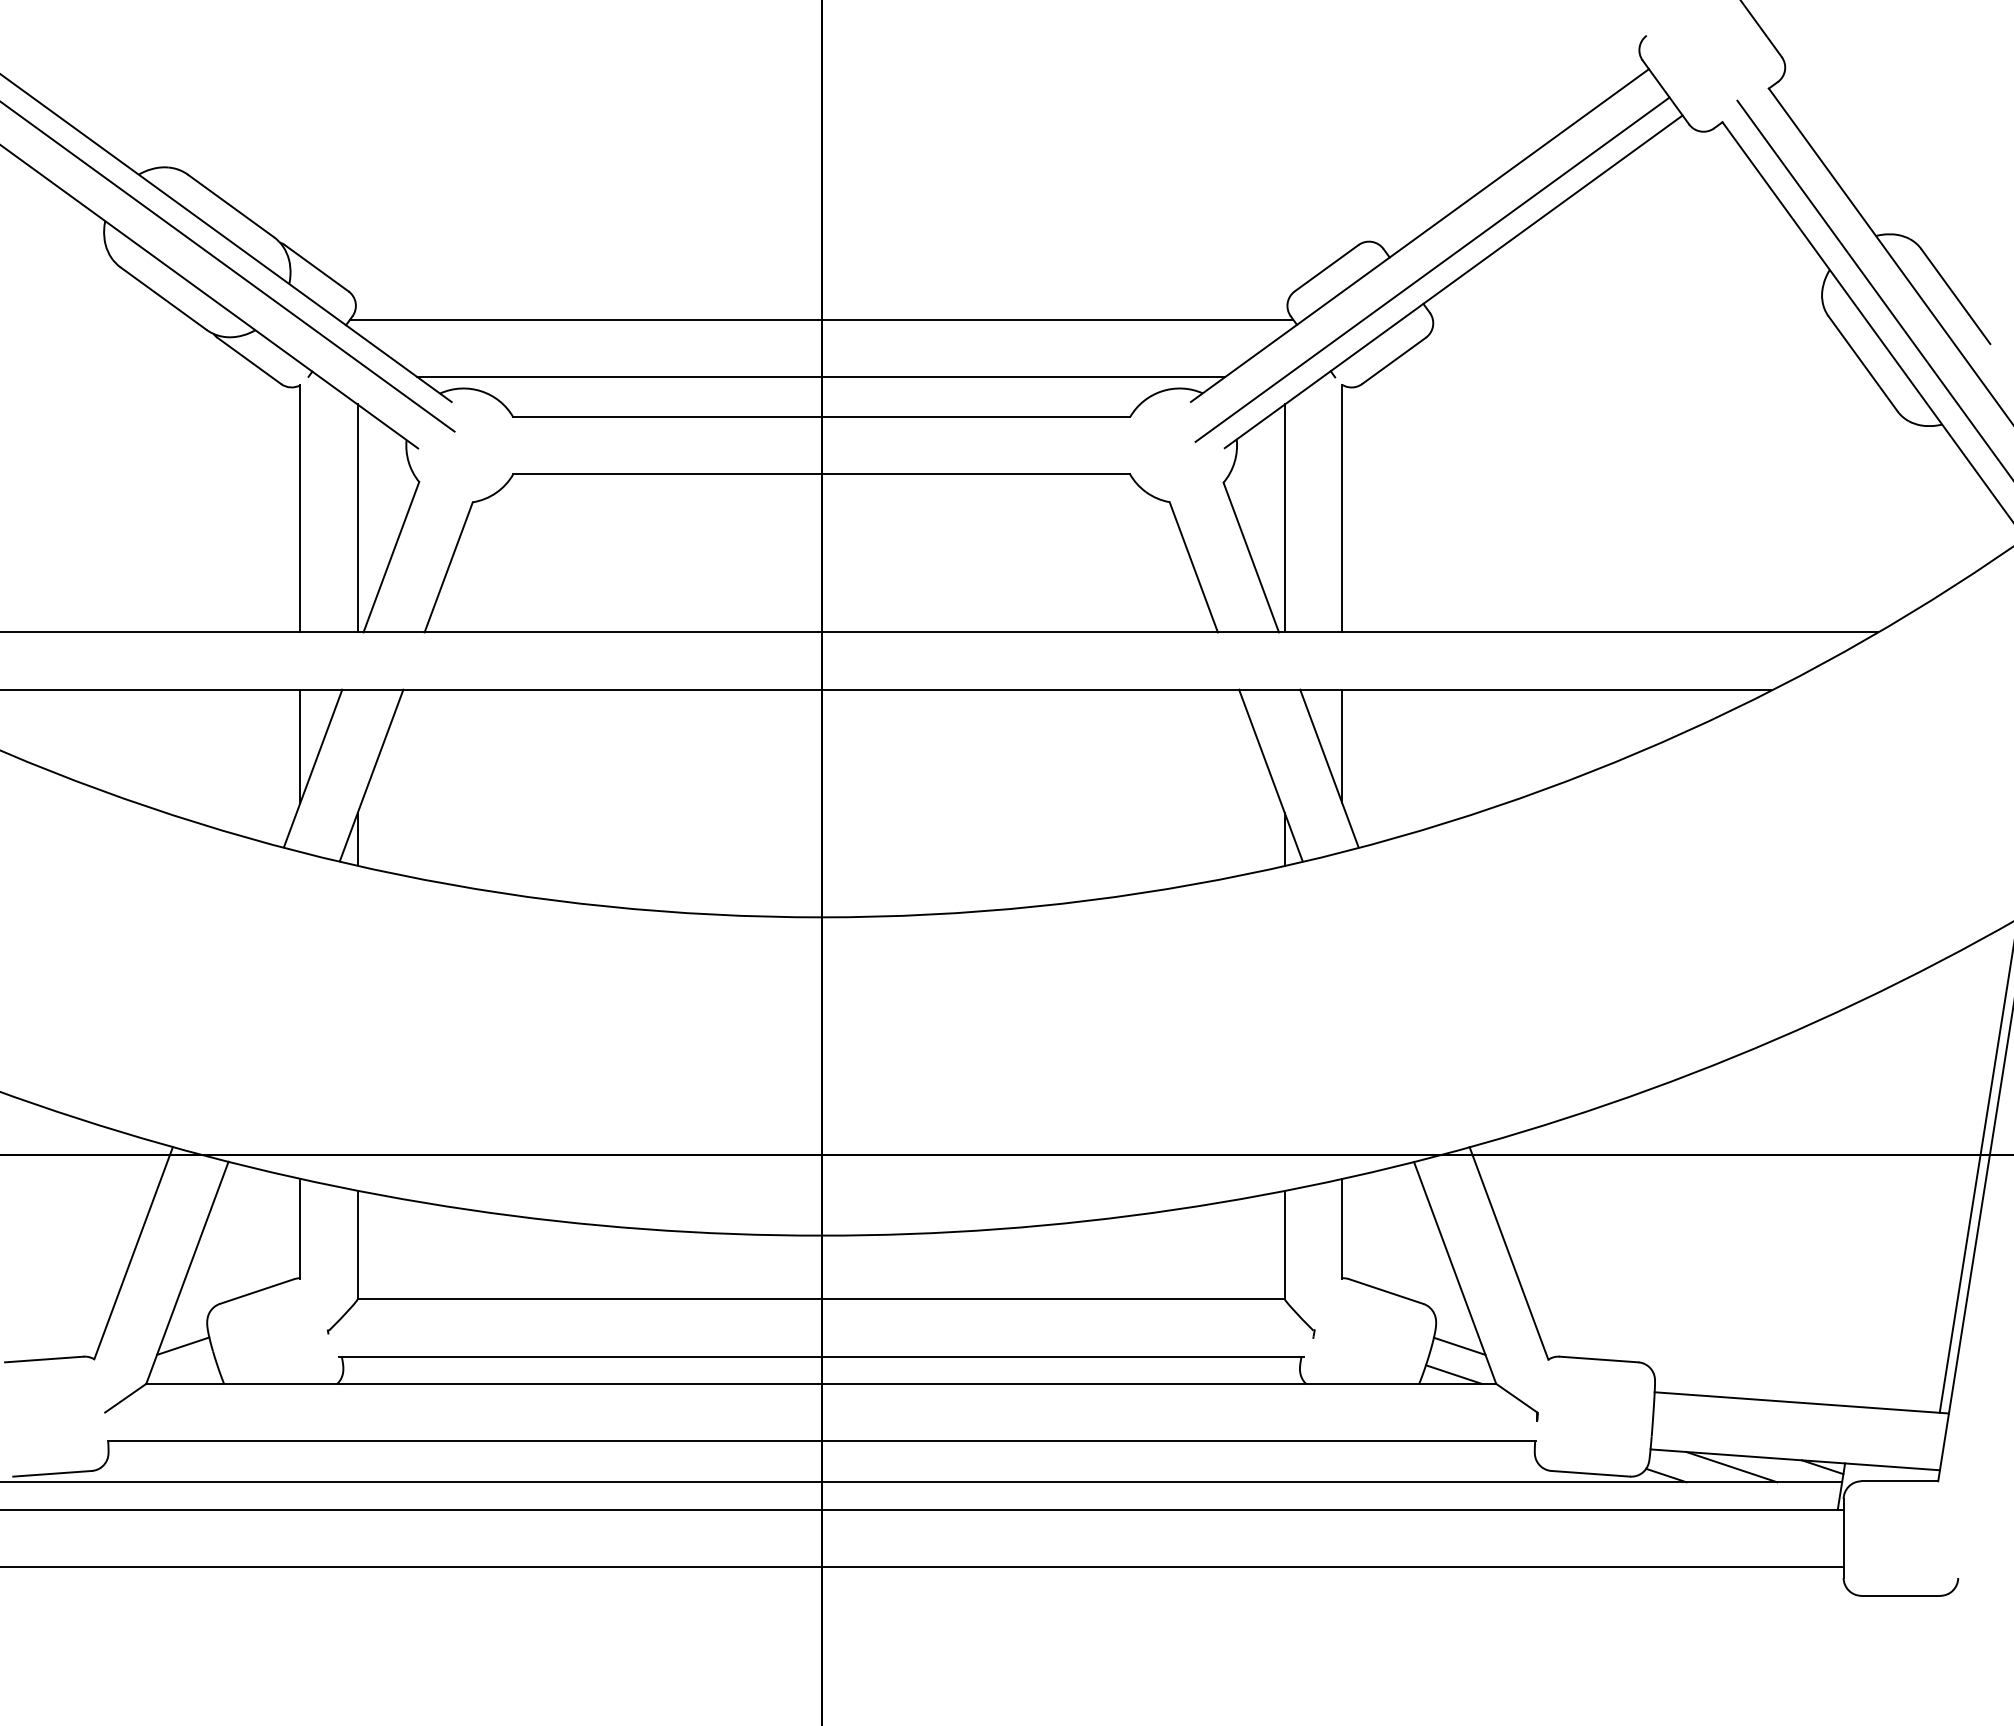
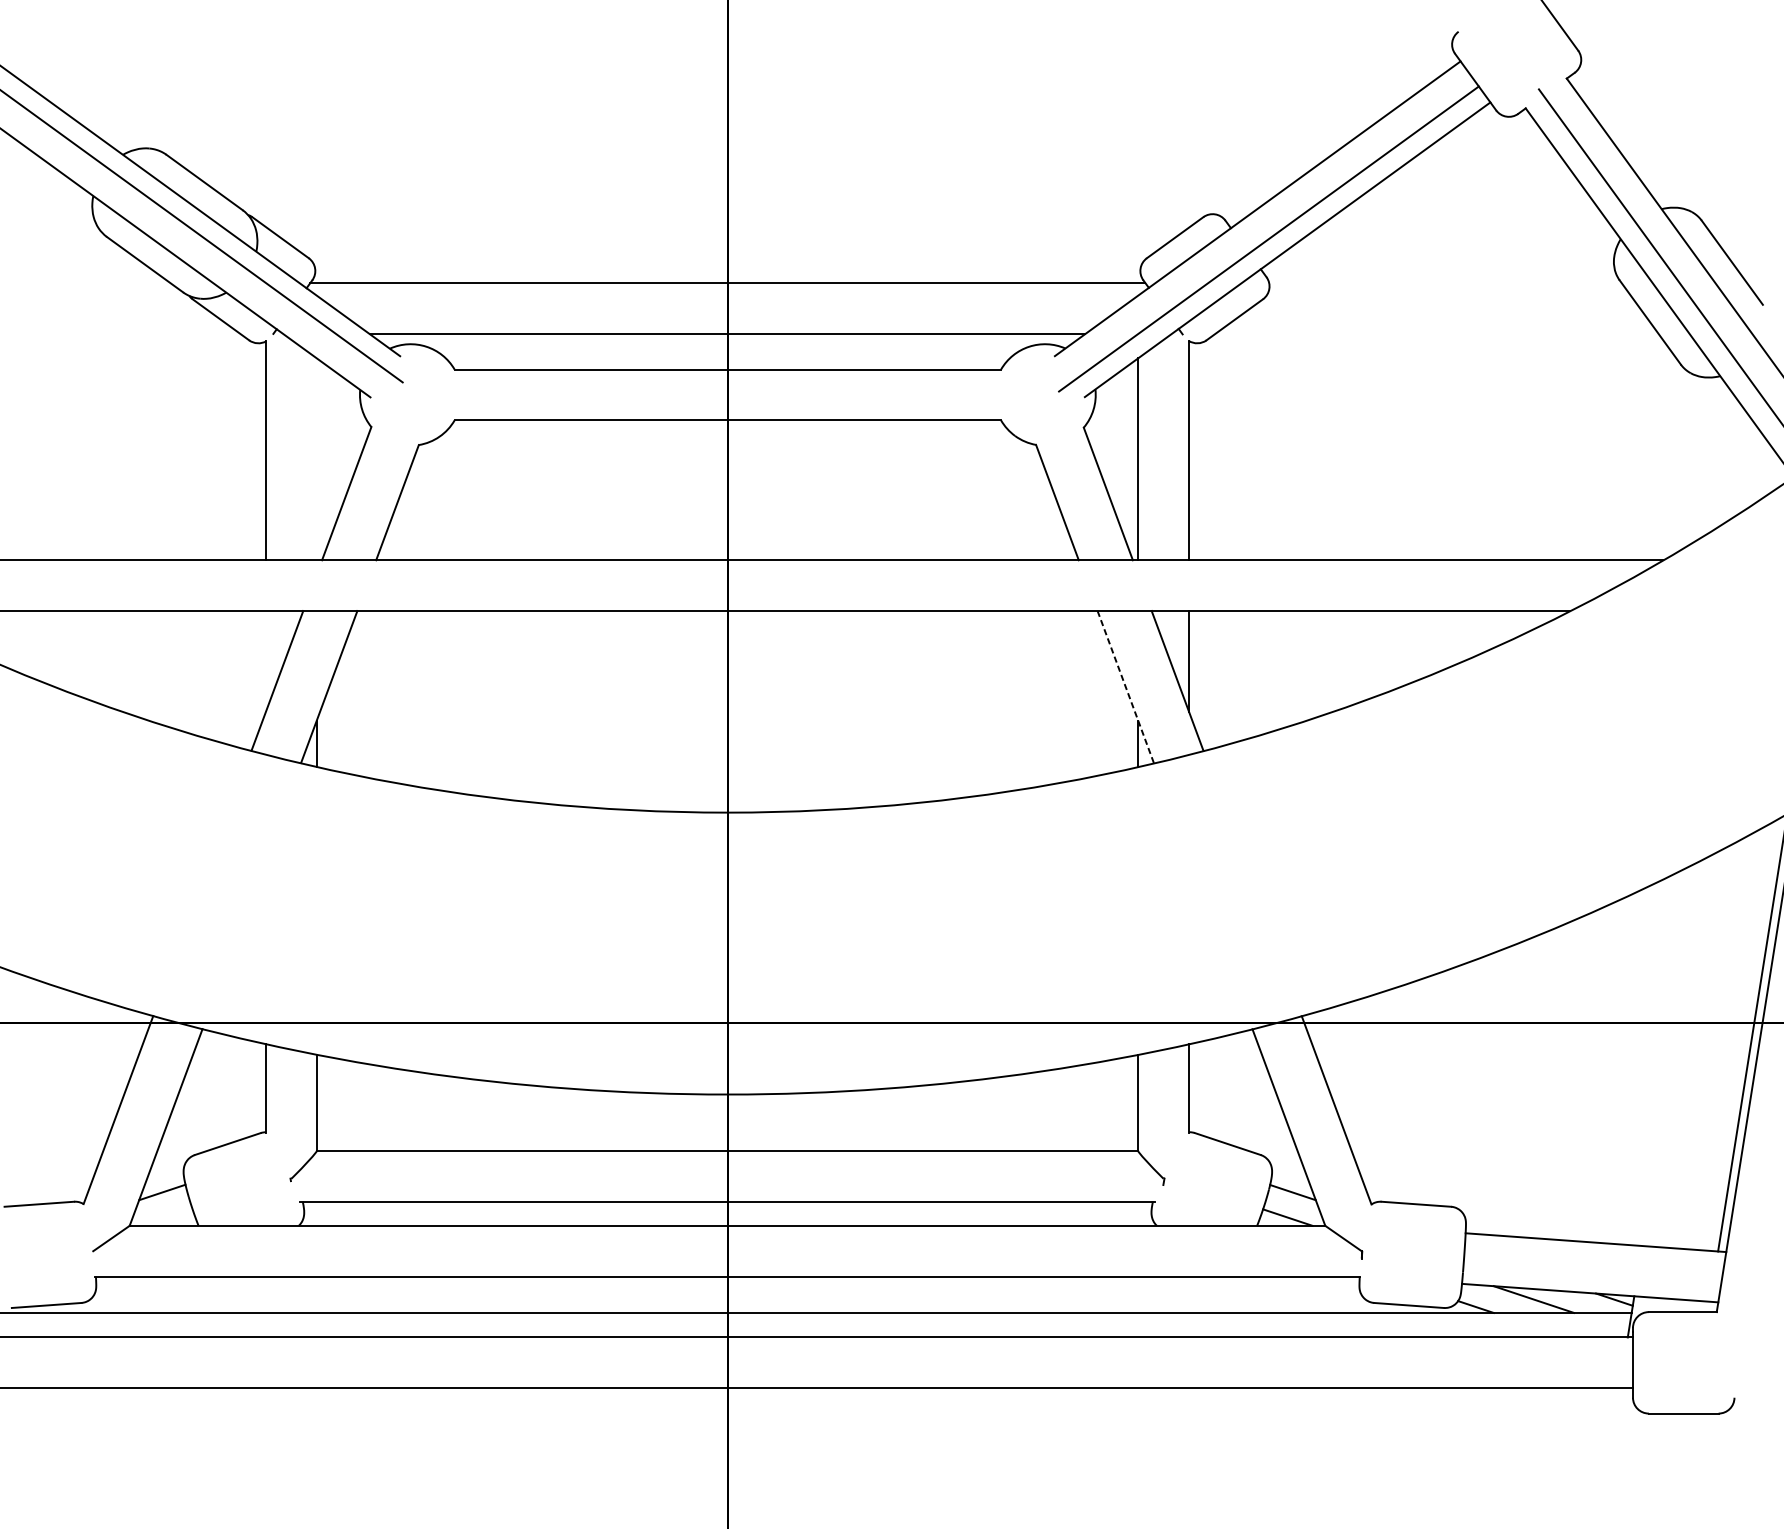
line: (357, 518) -> (316, 459), removed
line: (300, 746) -> (266, 661), removed
line: (1270, 775) -> (1125, 687), solid -> dashed

